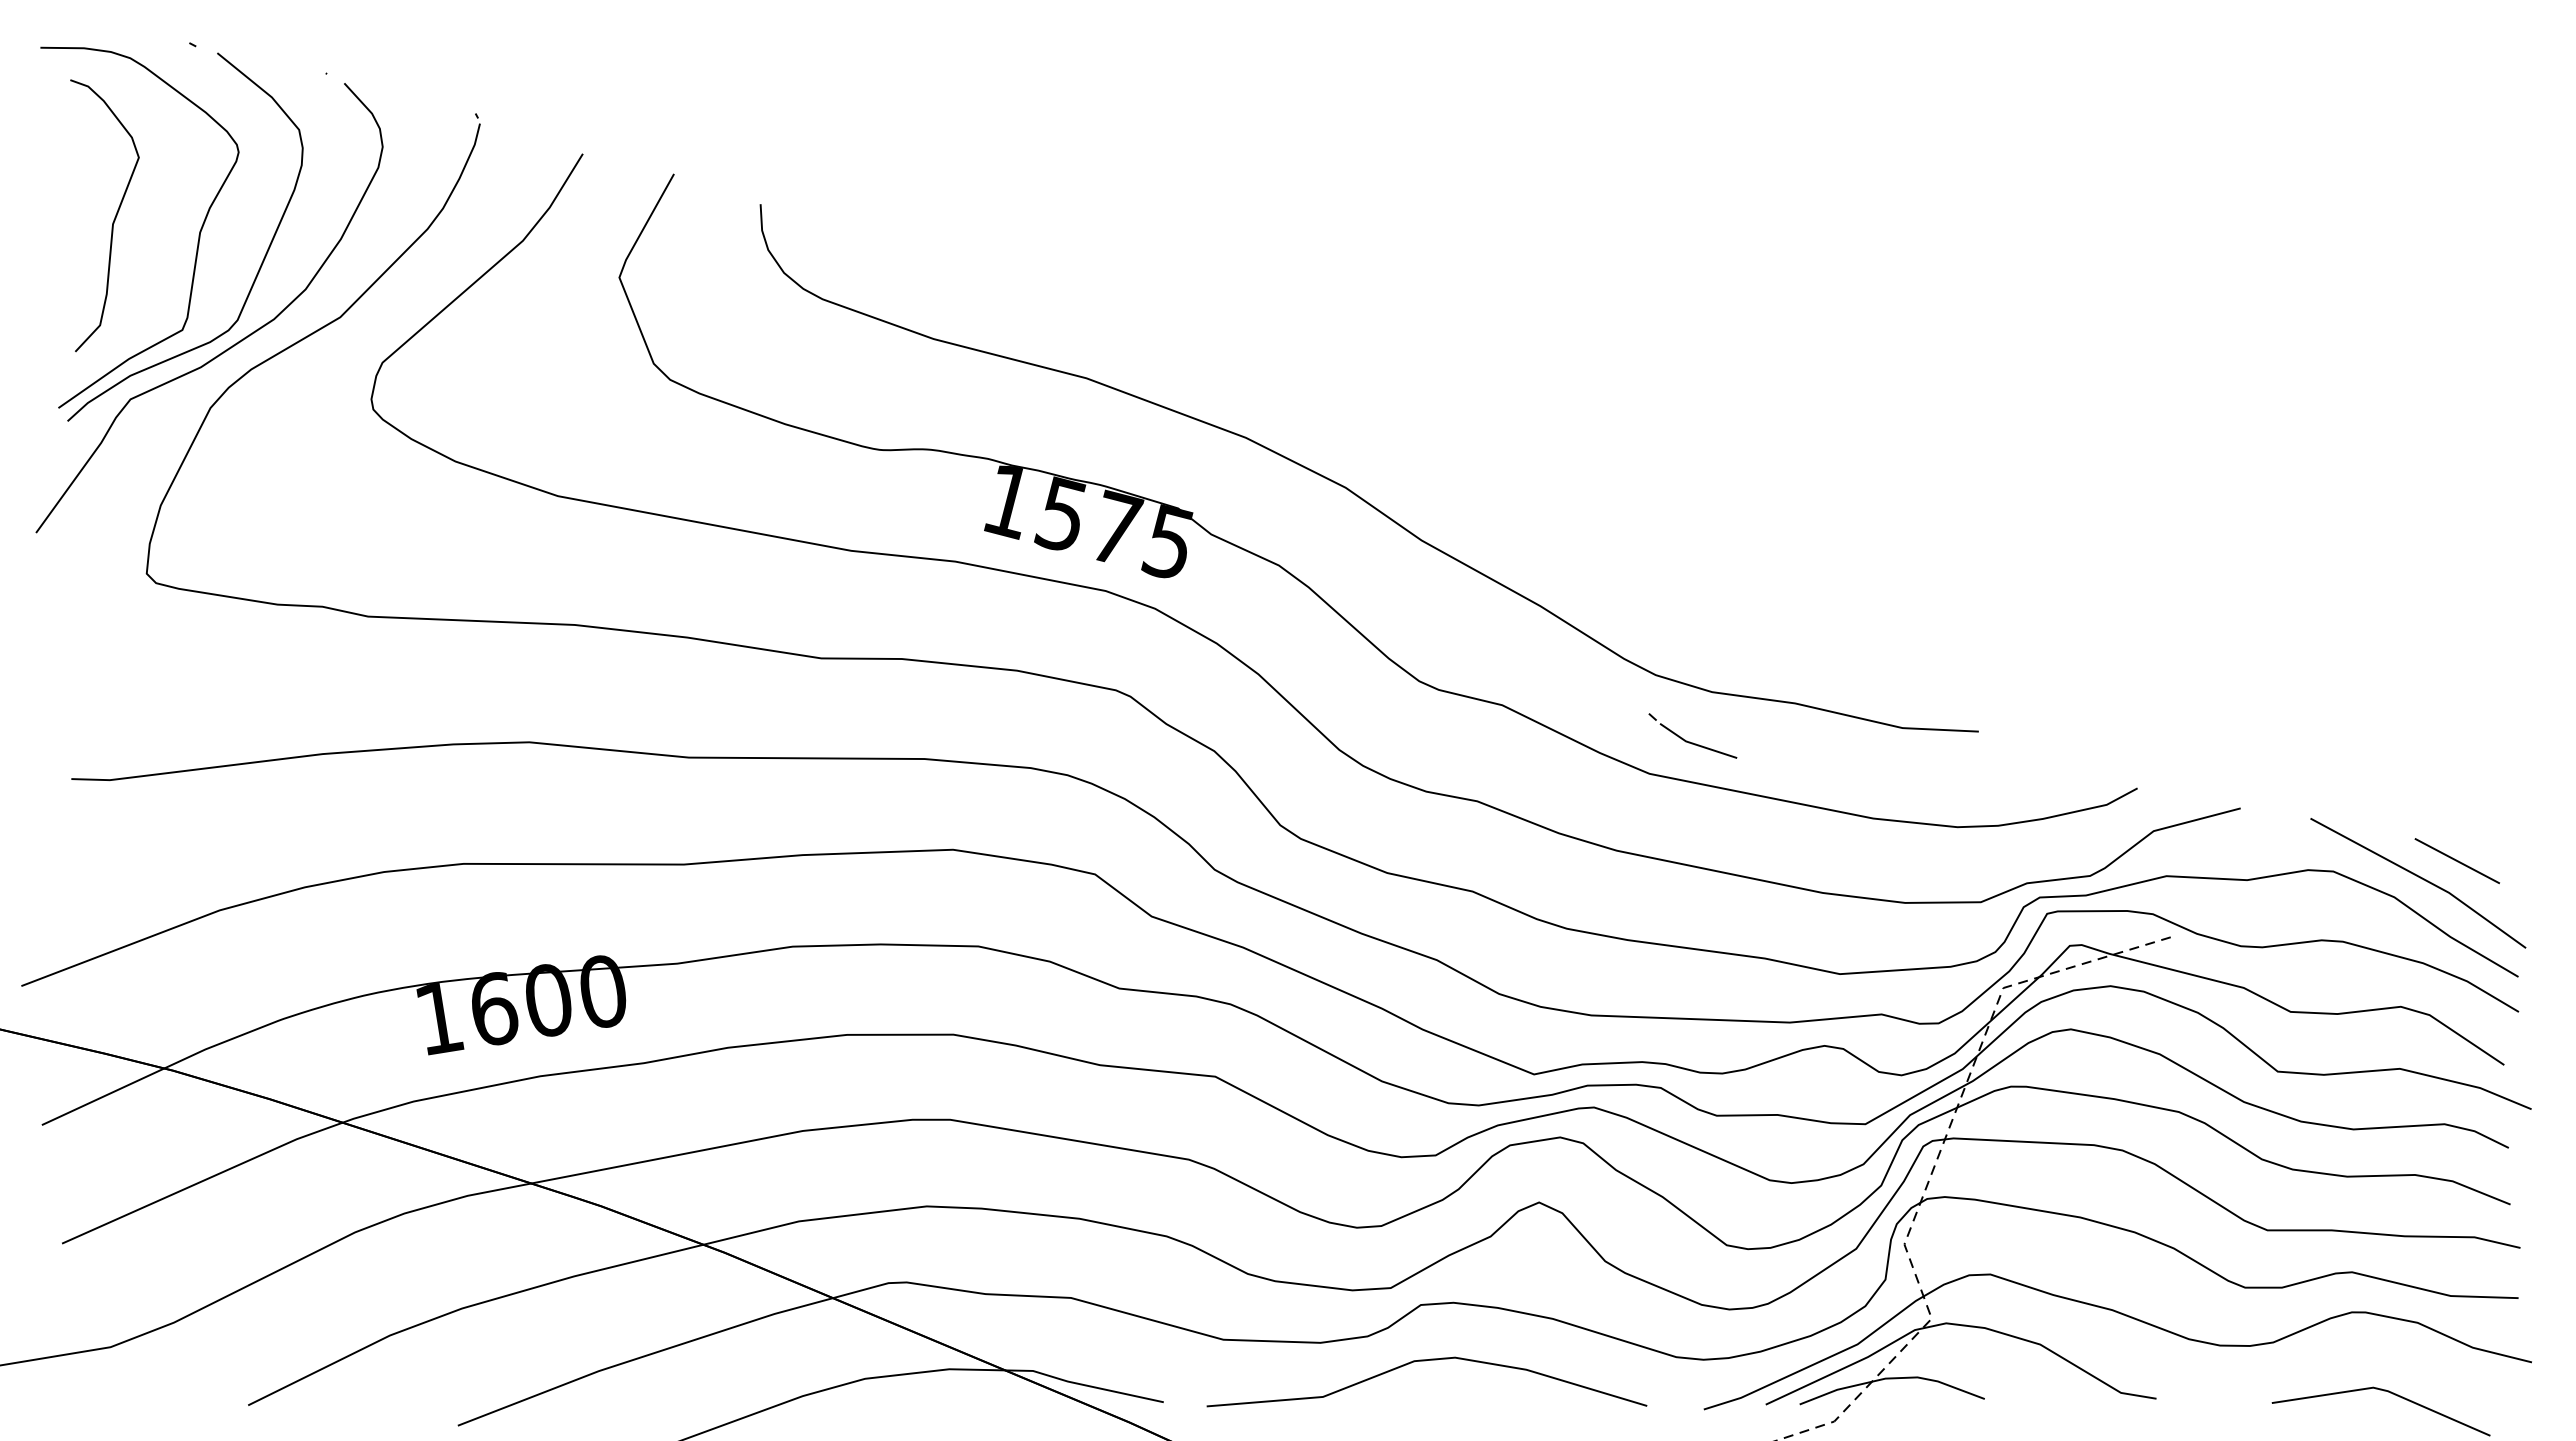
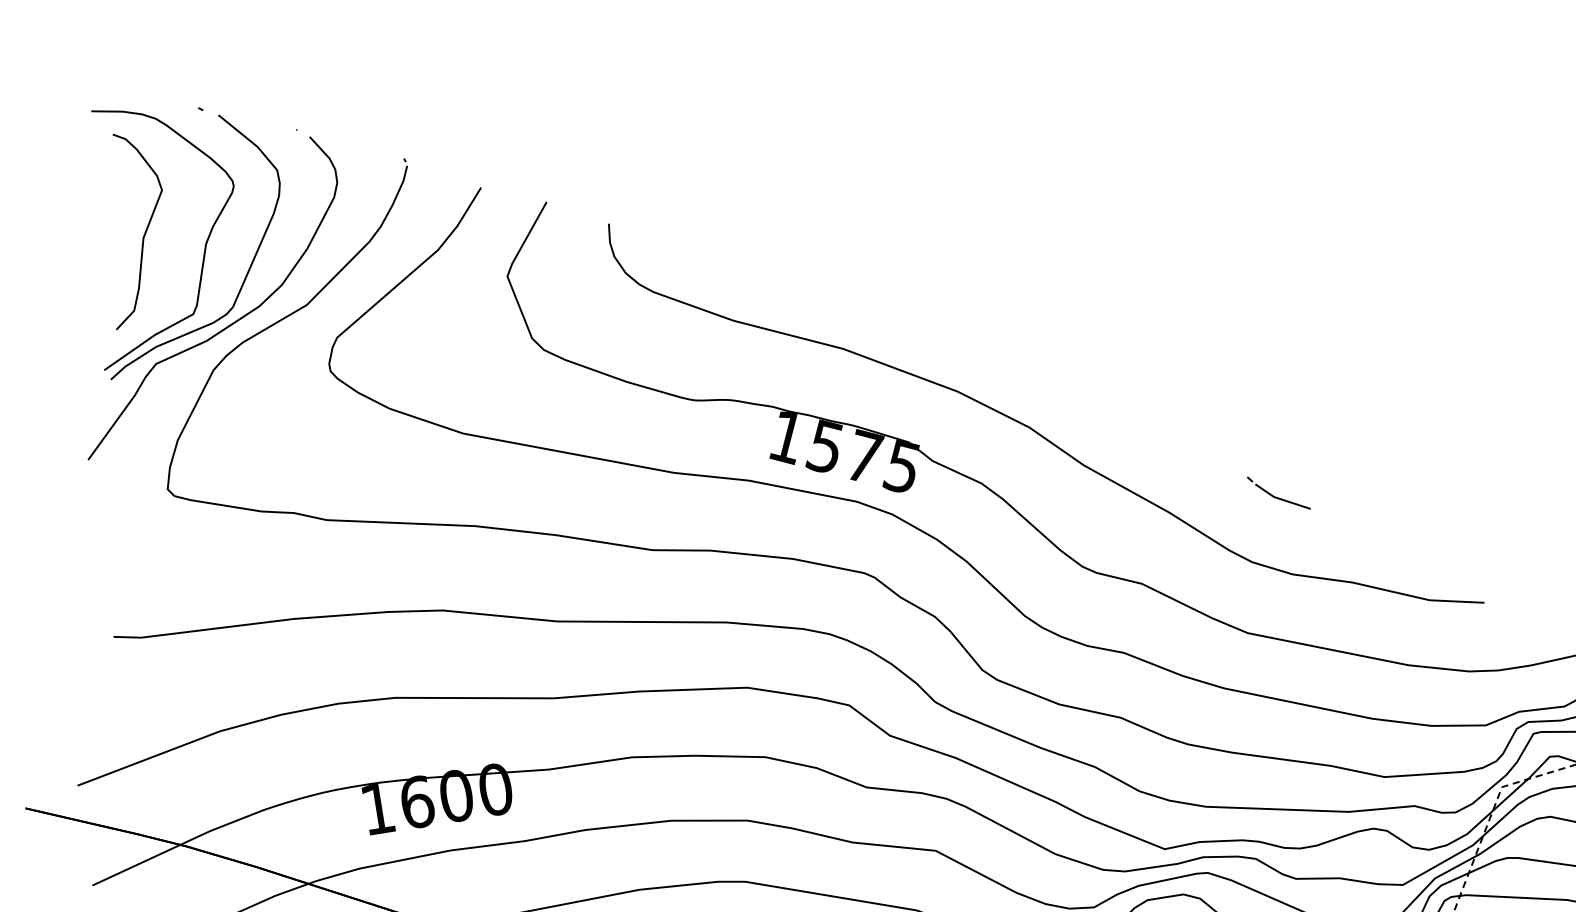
part: (1690, 741) -> (1277, 497), moved

